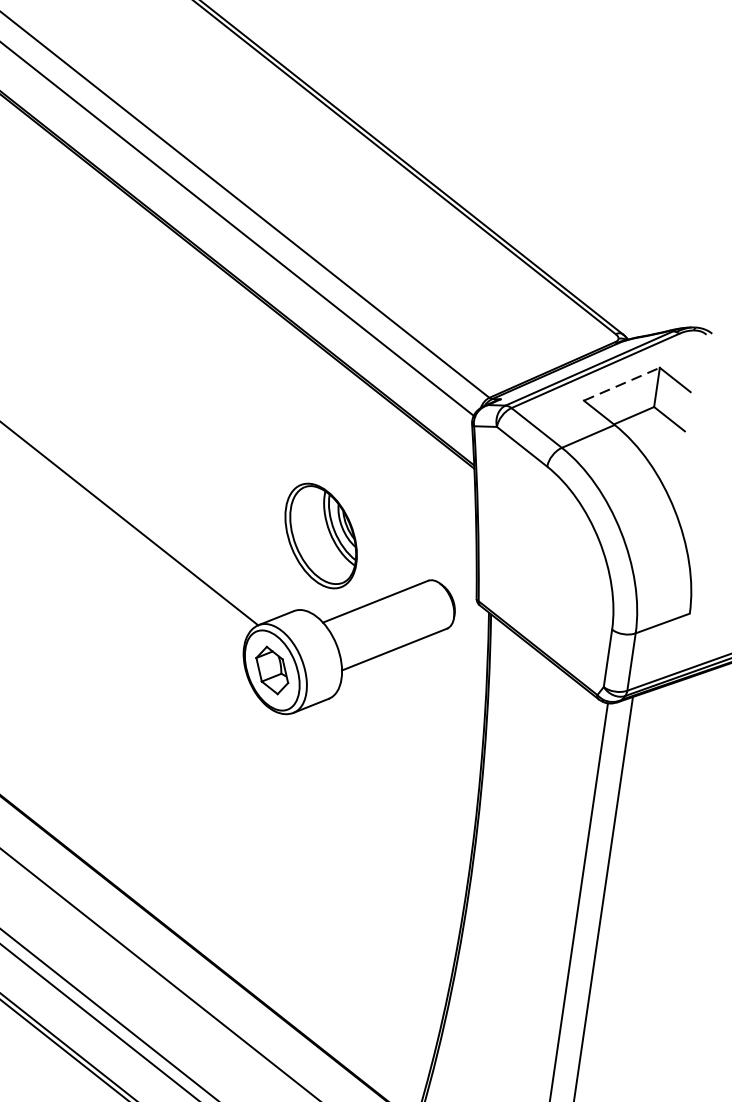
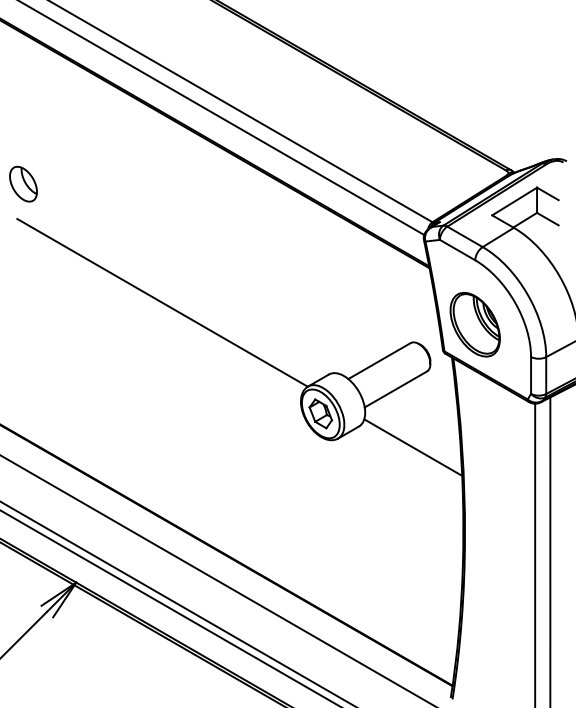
line: (623, 384) -> (515, 201), dashed -> solid
part: (320, 535) -> (474, 324), moved
line: (408, 743) -> (413, 447), added

